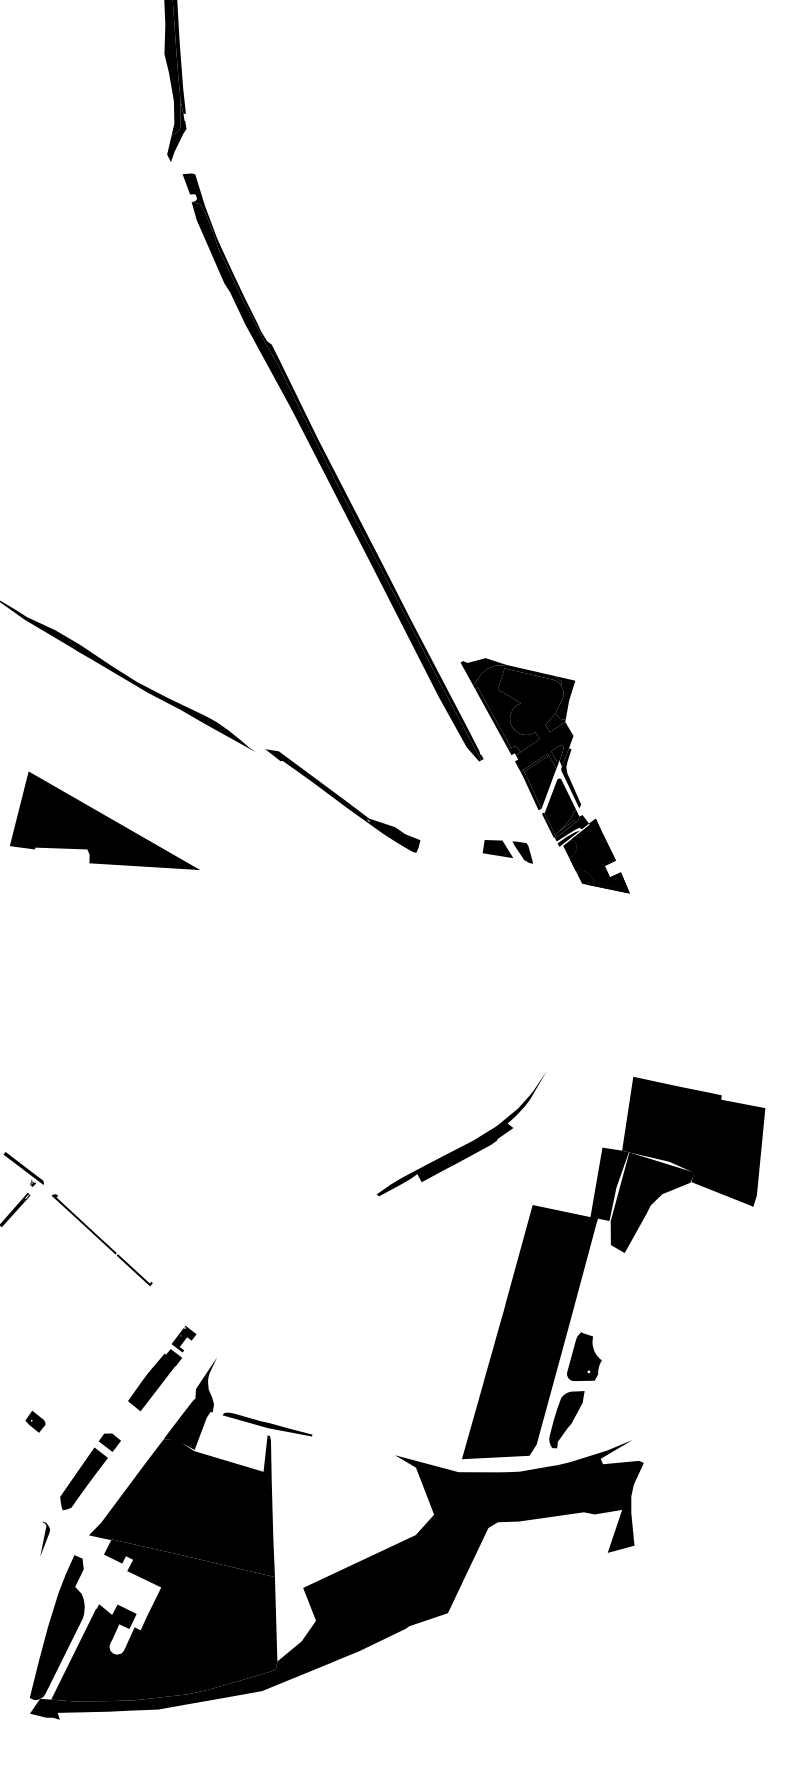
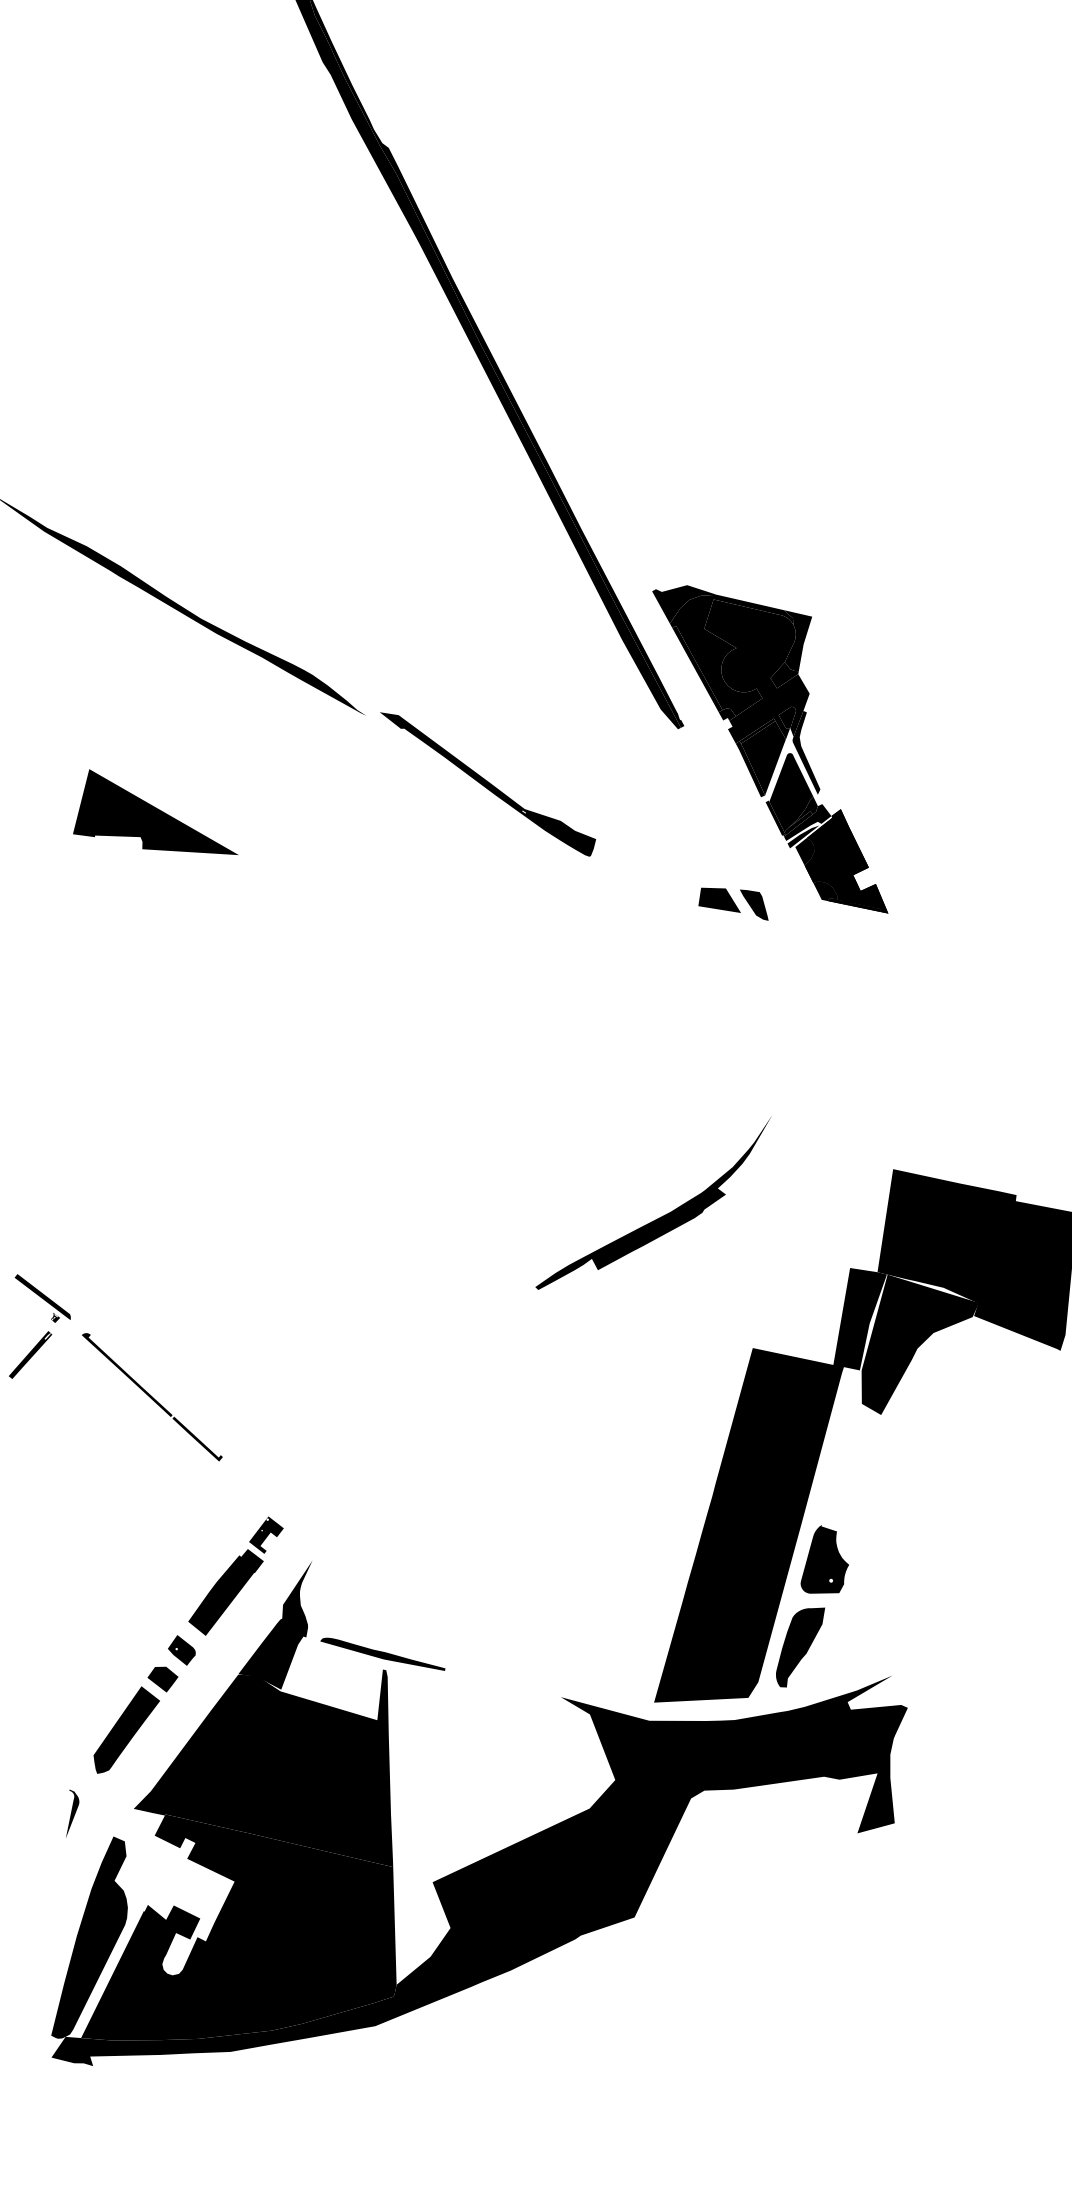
part: (104, 820) -> (155, 811), size x0.62
part: (507, 851) -> (732, 903), moved
part: (465, 1144) -> (659, 1217), moved
part: (35, 1421) -> (181, 1650), moved

